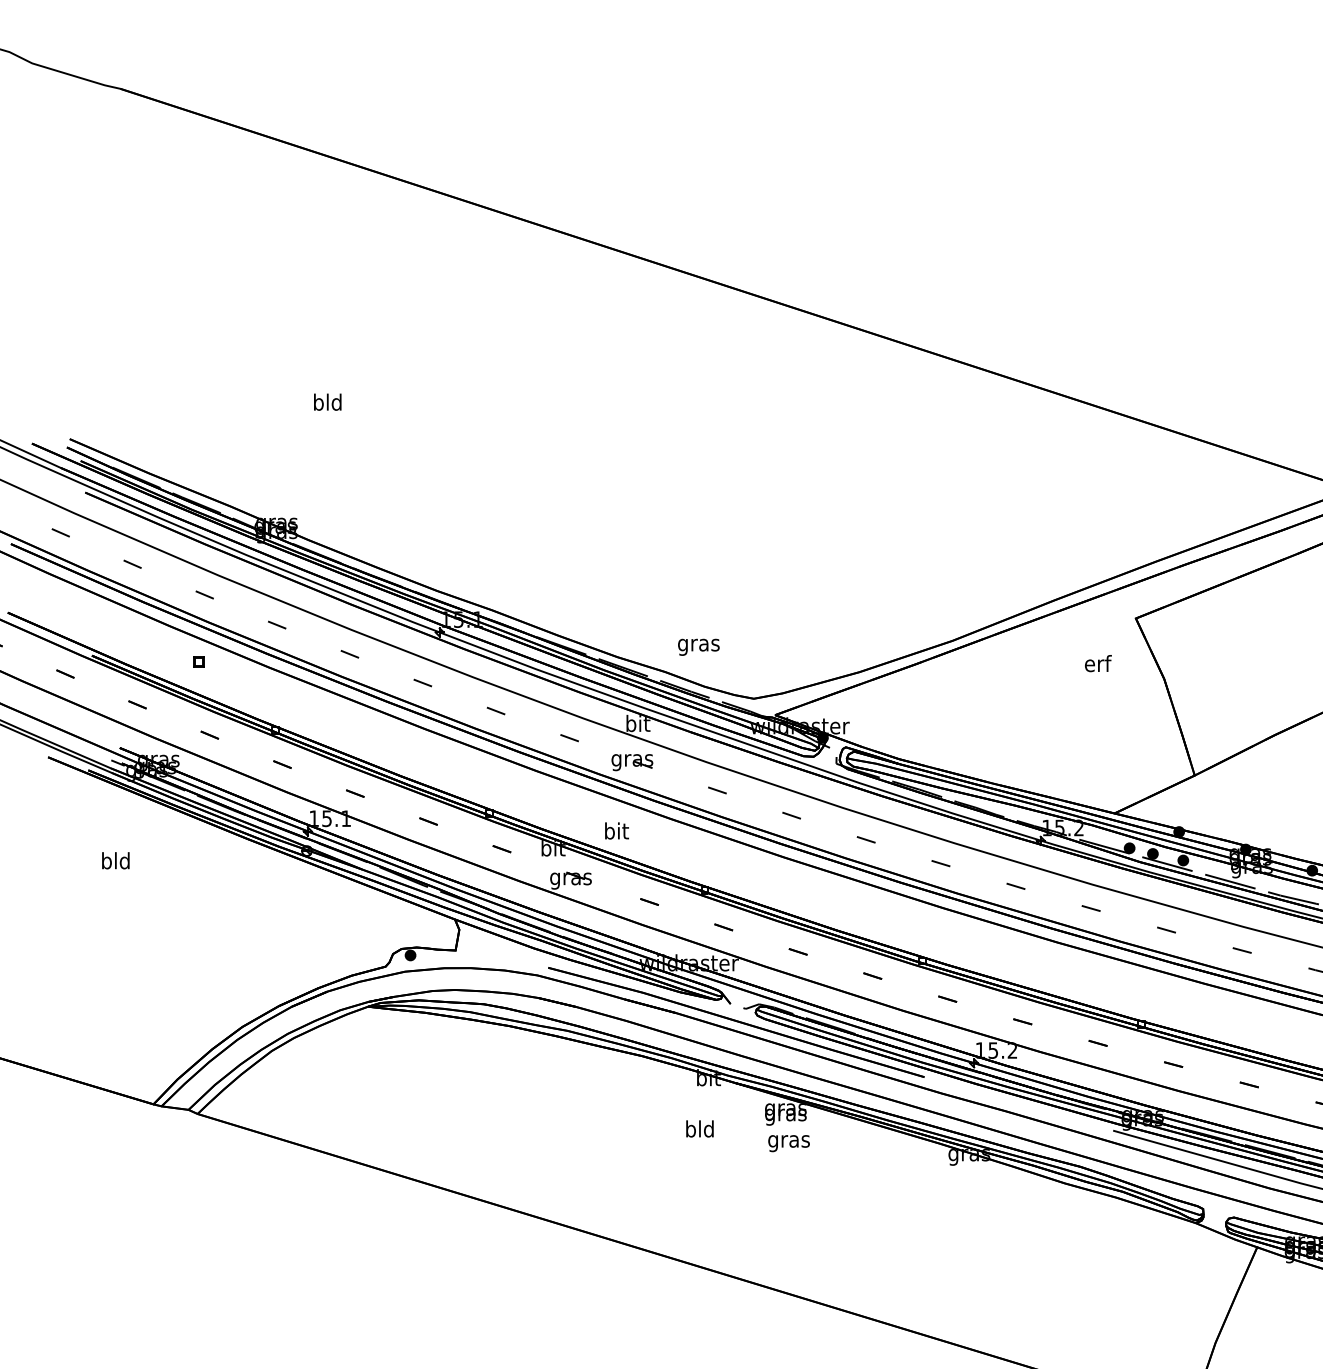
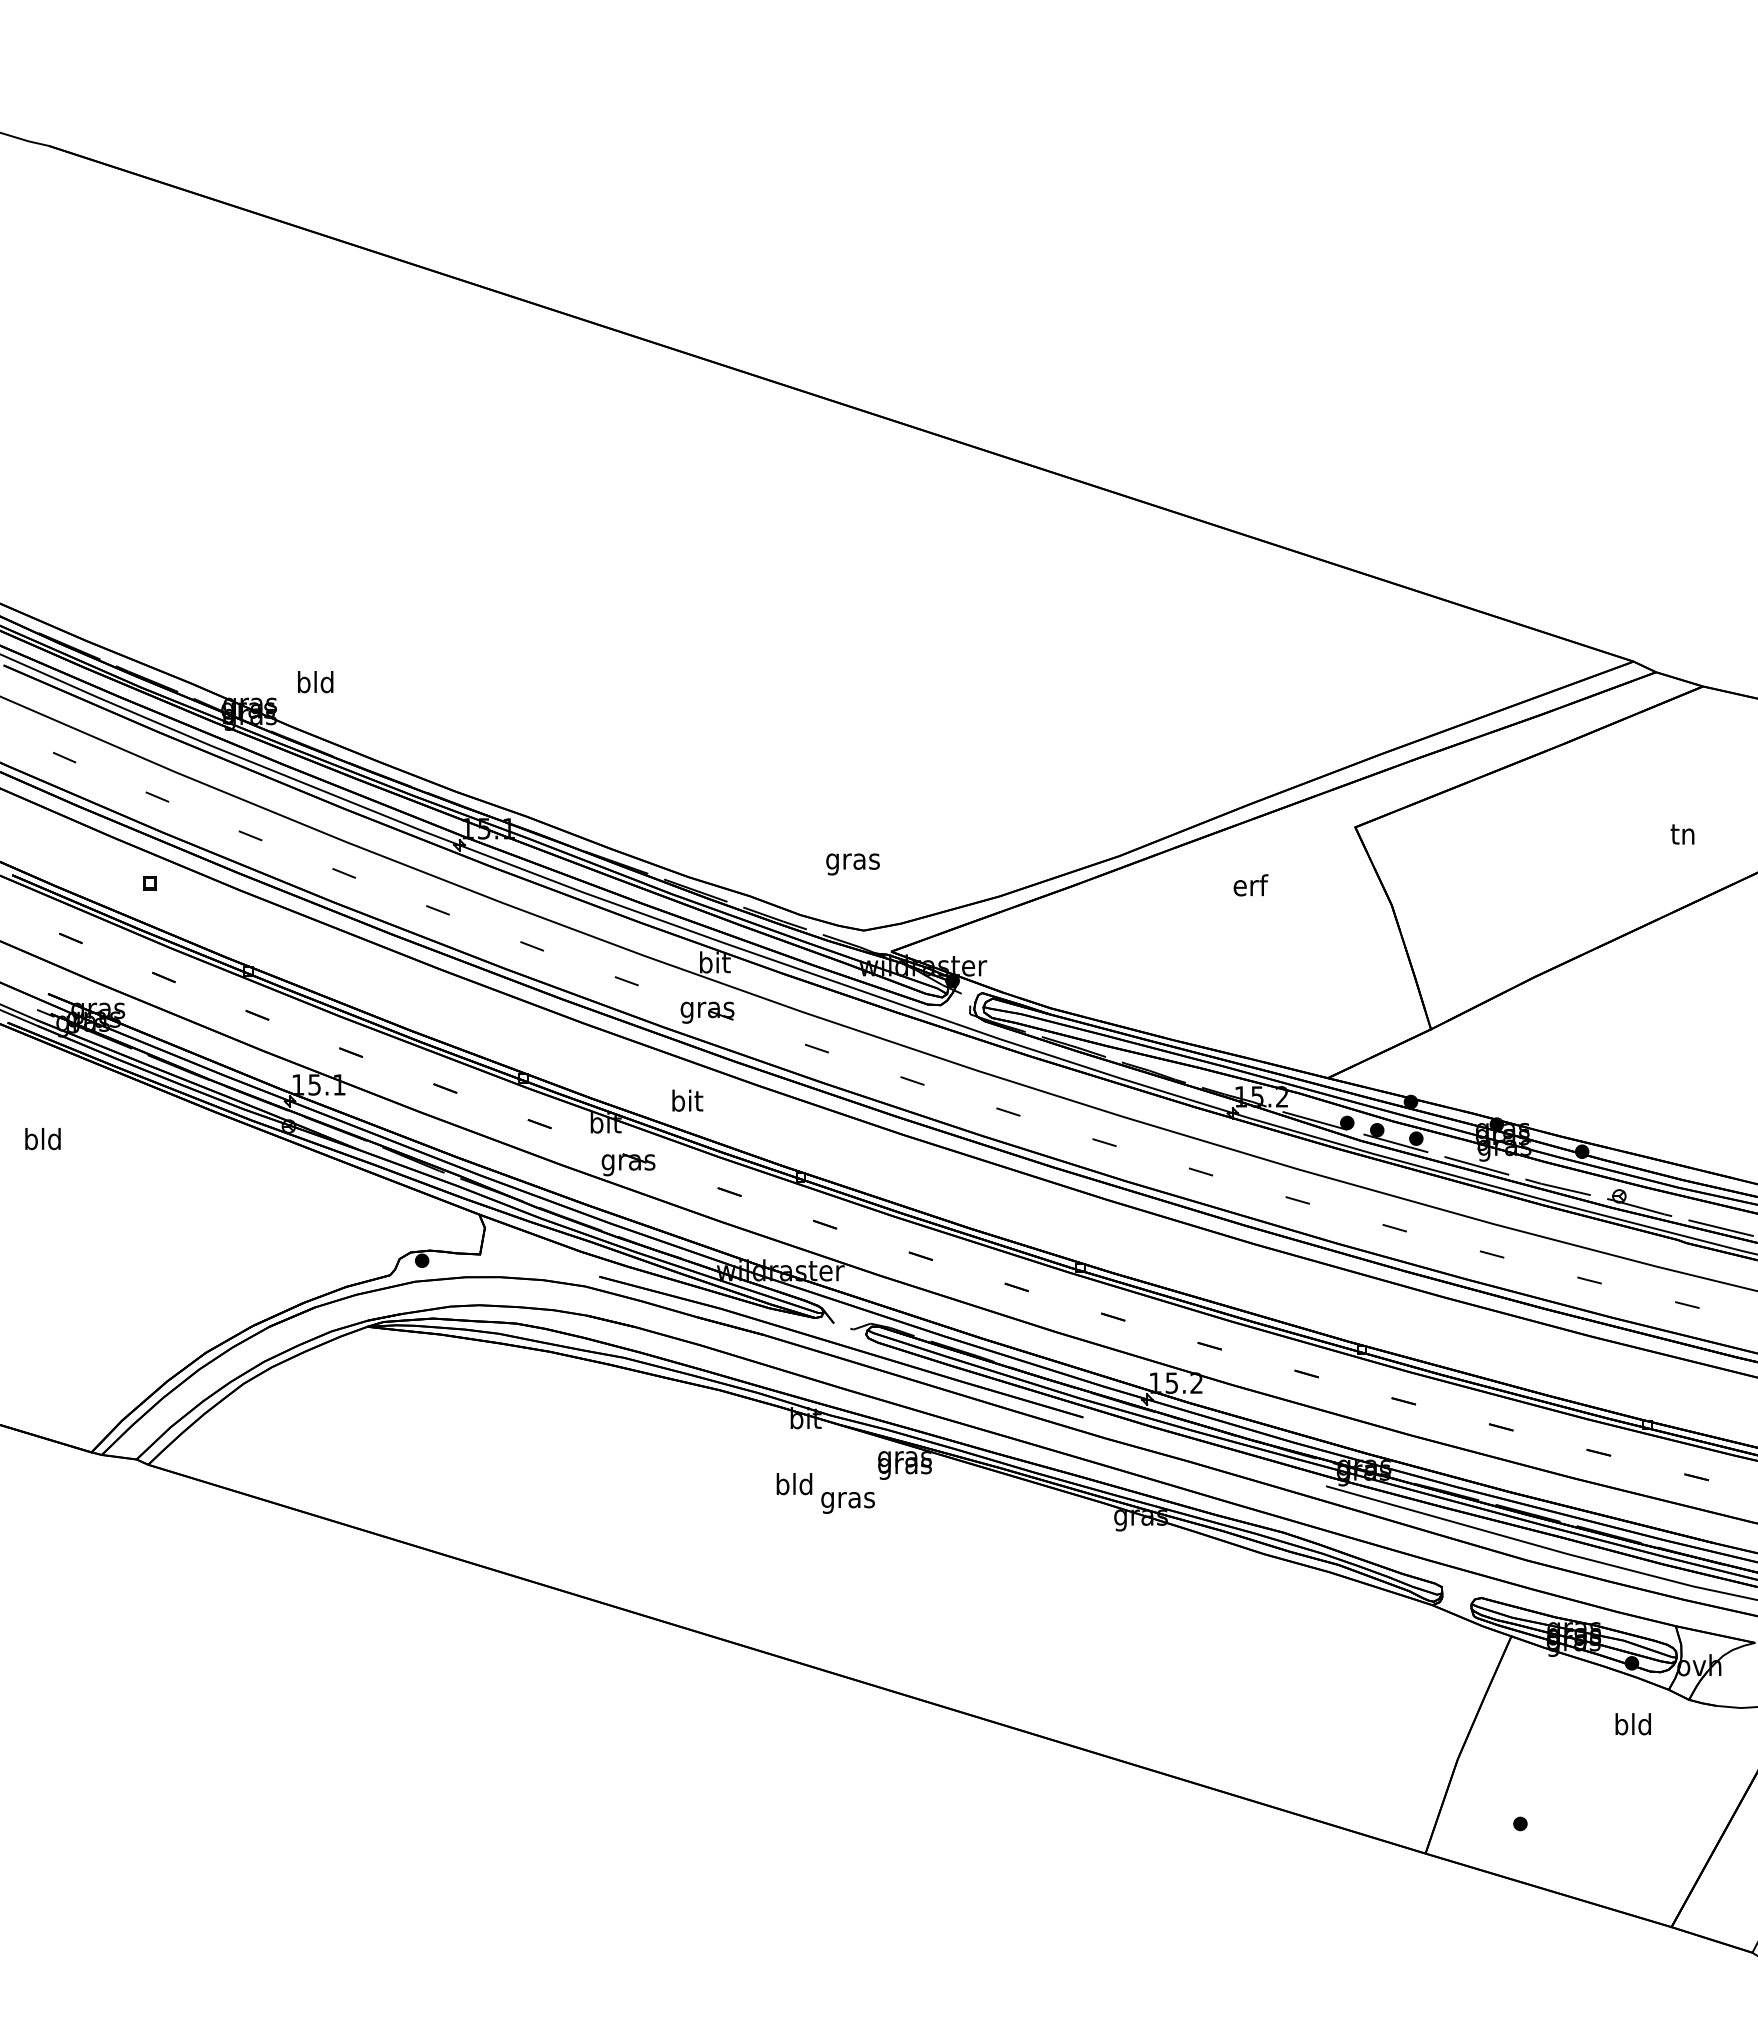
text: (327, 402) -> (315, 682), moved
text: (698, 647) -> (852, 864), moved
text: (1097, 663) -> (1250, 885), moved
text: (788, 1143) -> (847, 1502), moved

